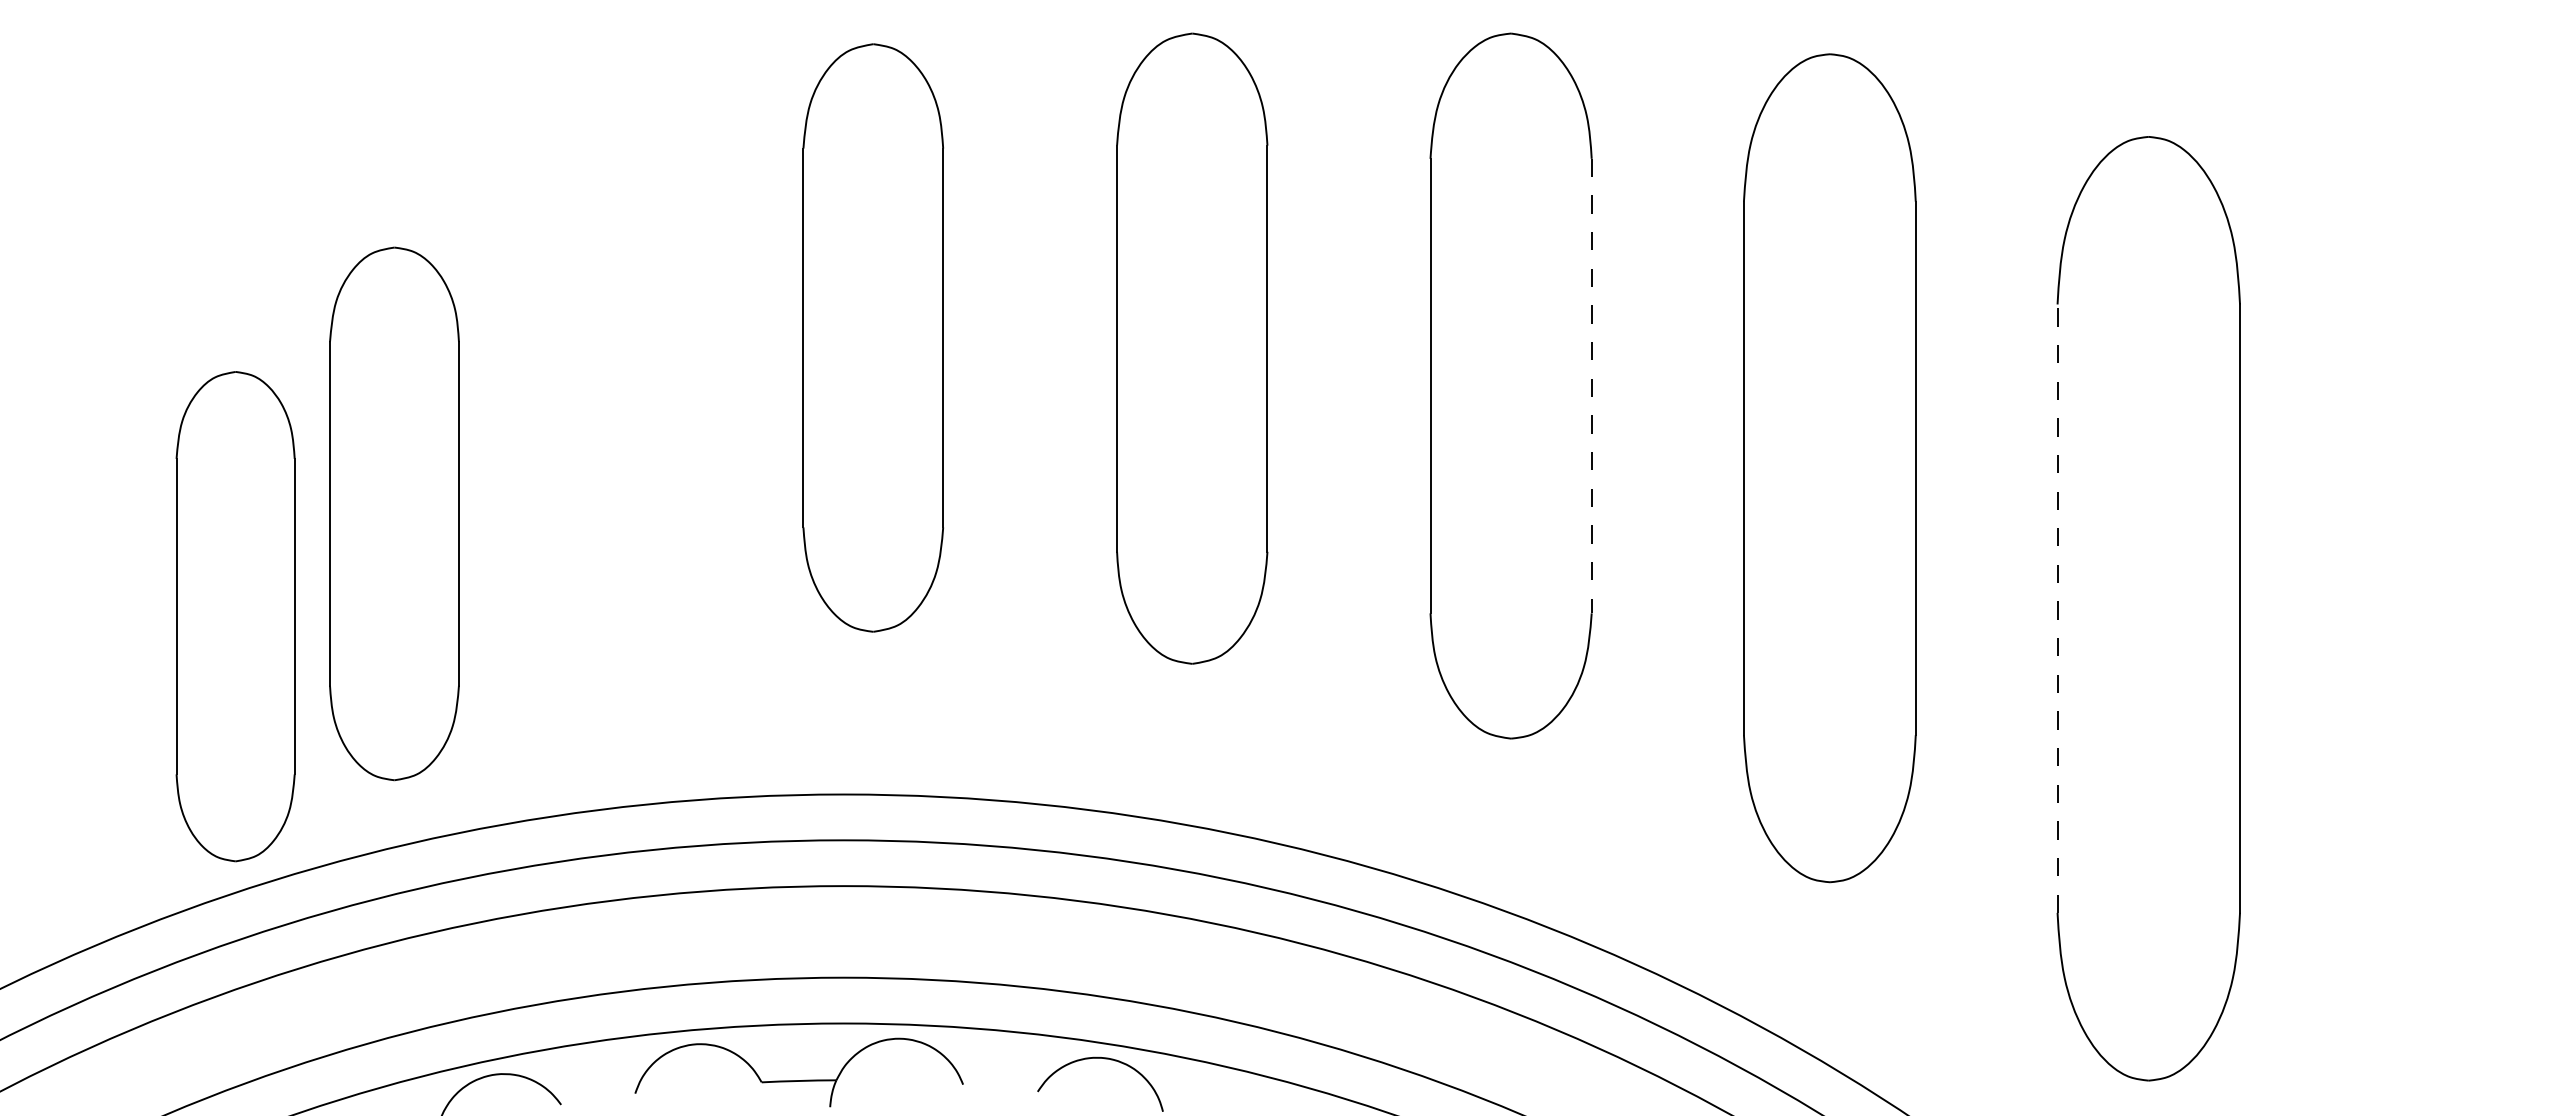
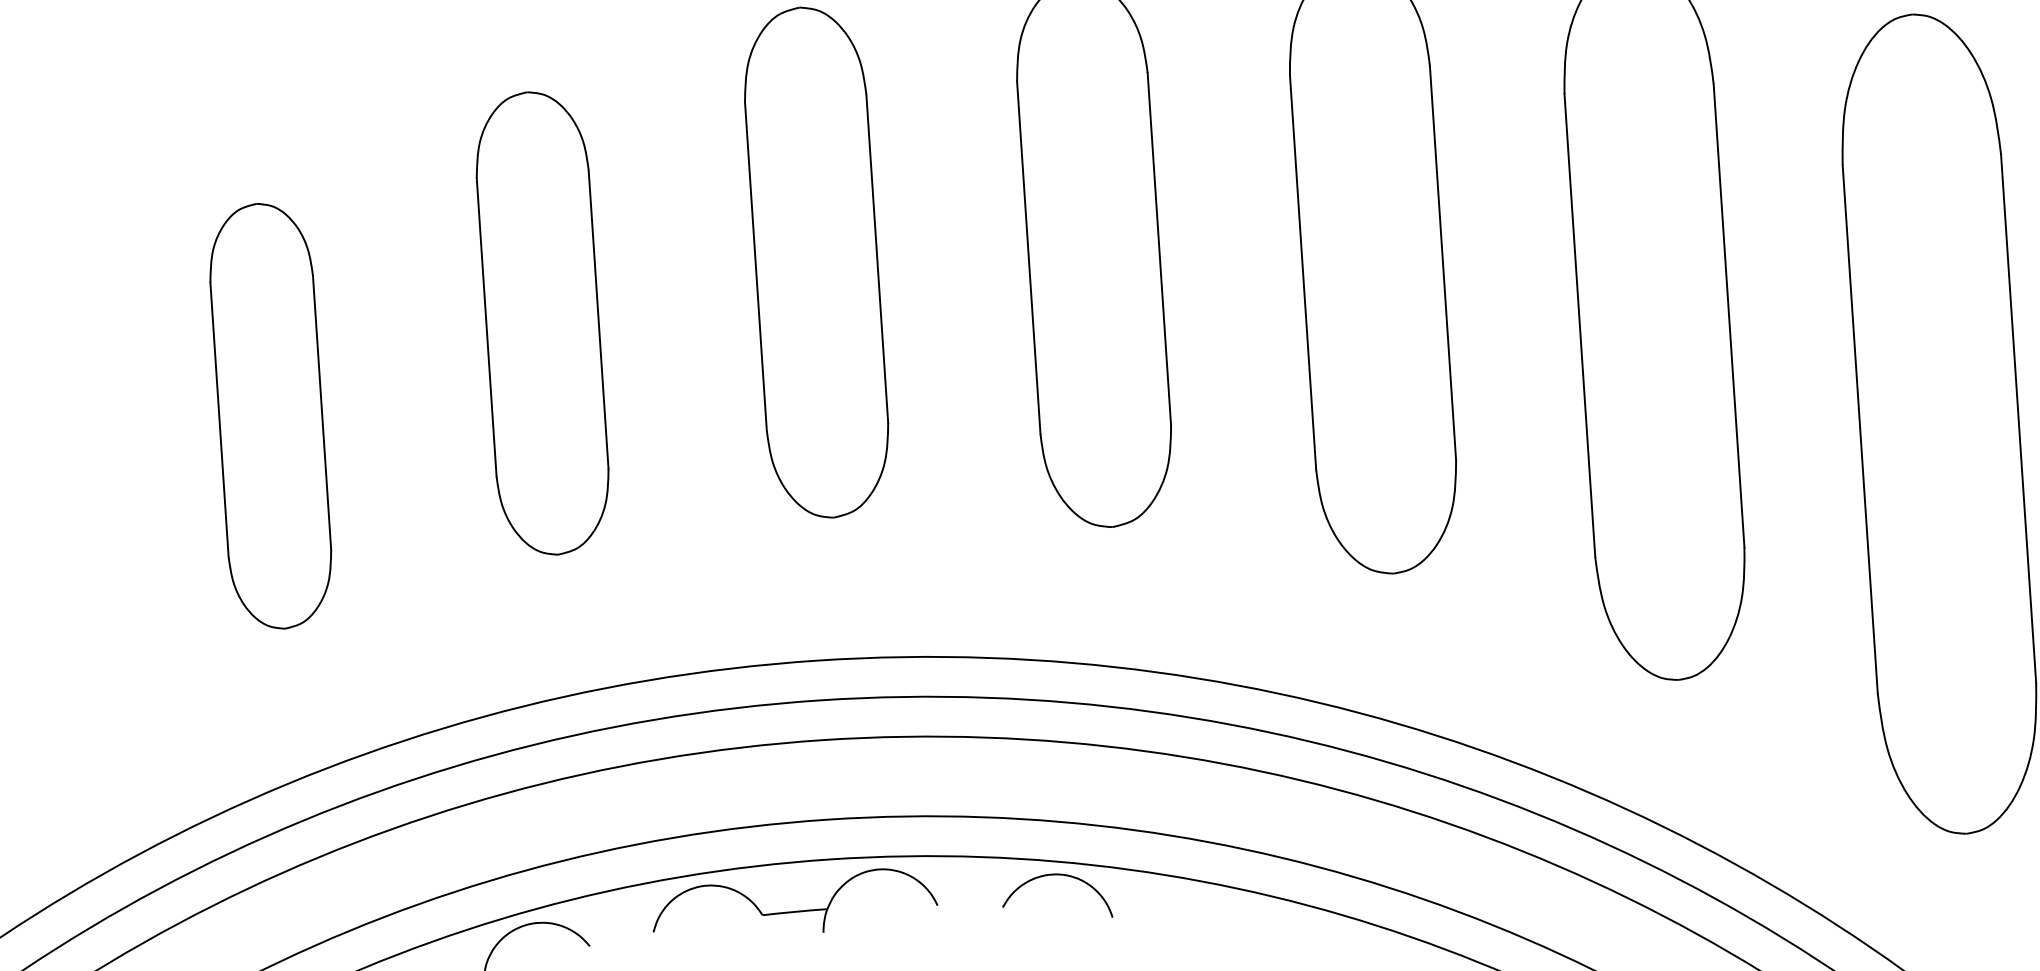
line: (1591, 386) -> (1442, 263), dashed -> solid
part: (394, 513) -> (542, 323), moved
line: (2057, 608) -> (1860, 429), dashed -> solid
part: (235, 616) -> (270, 416), moved

